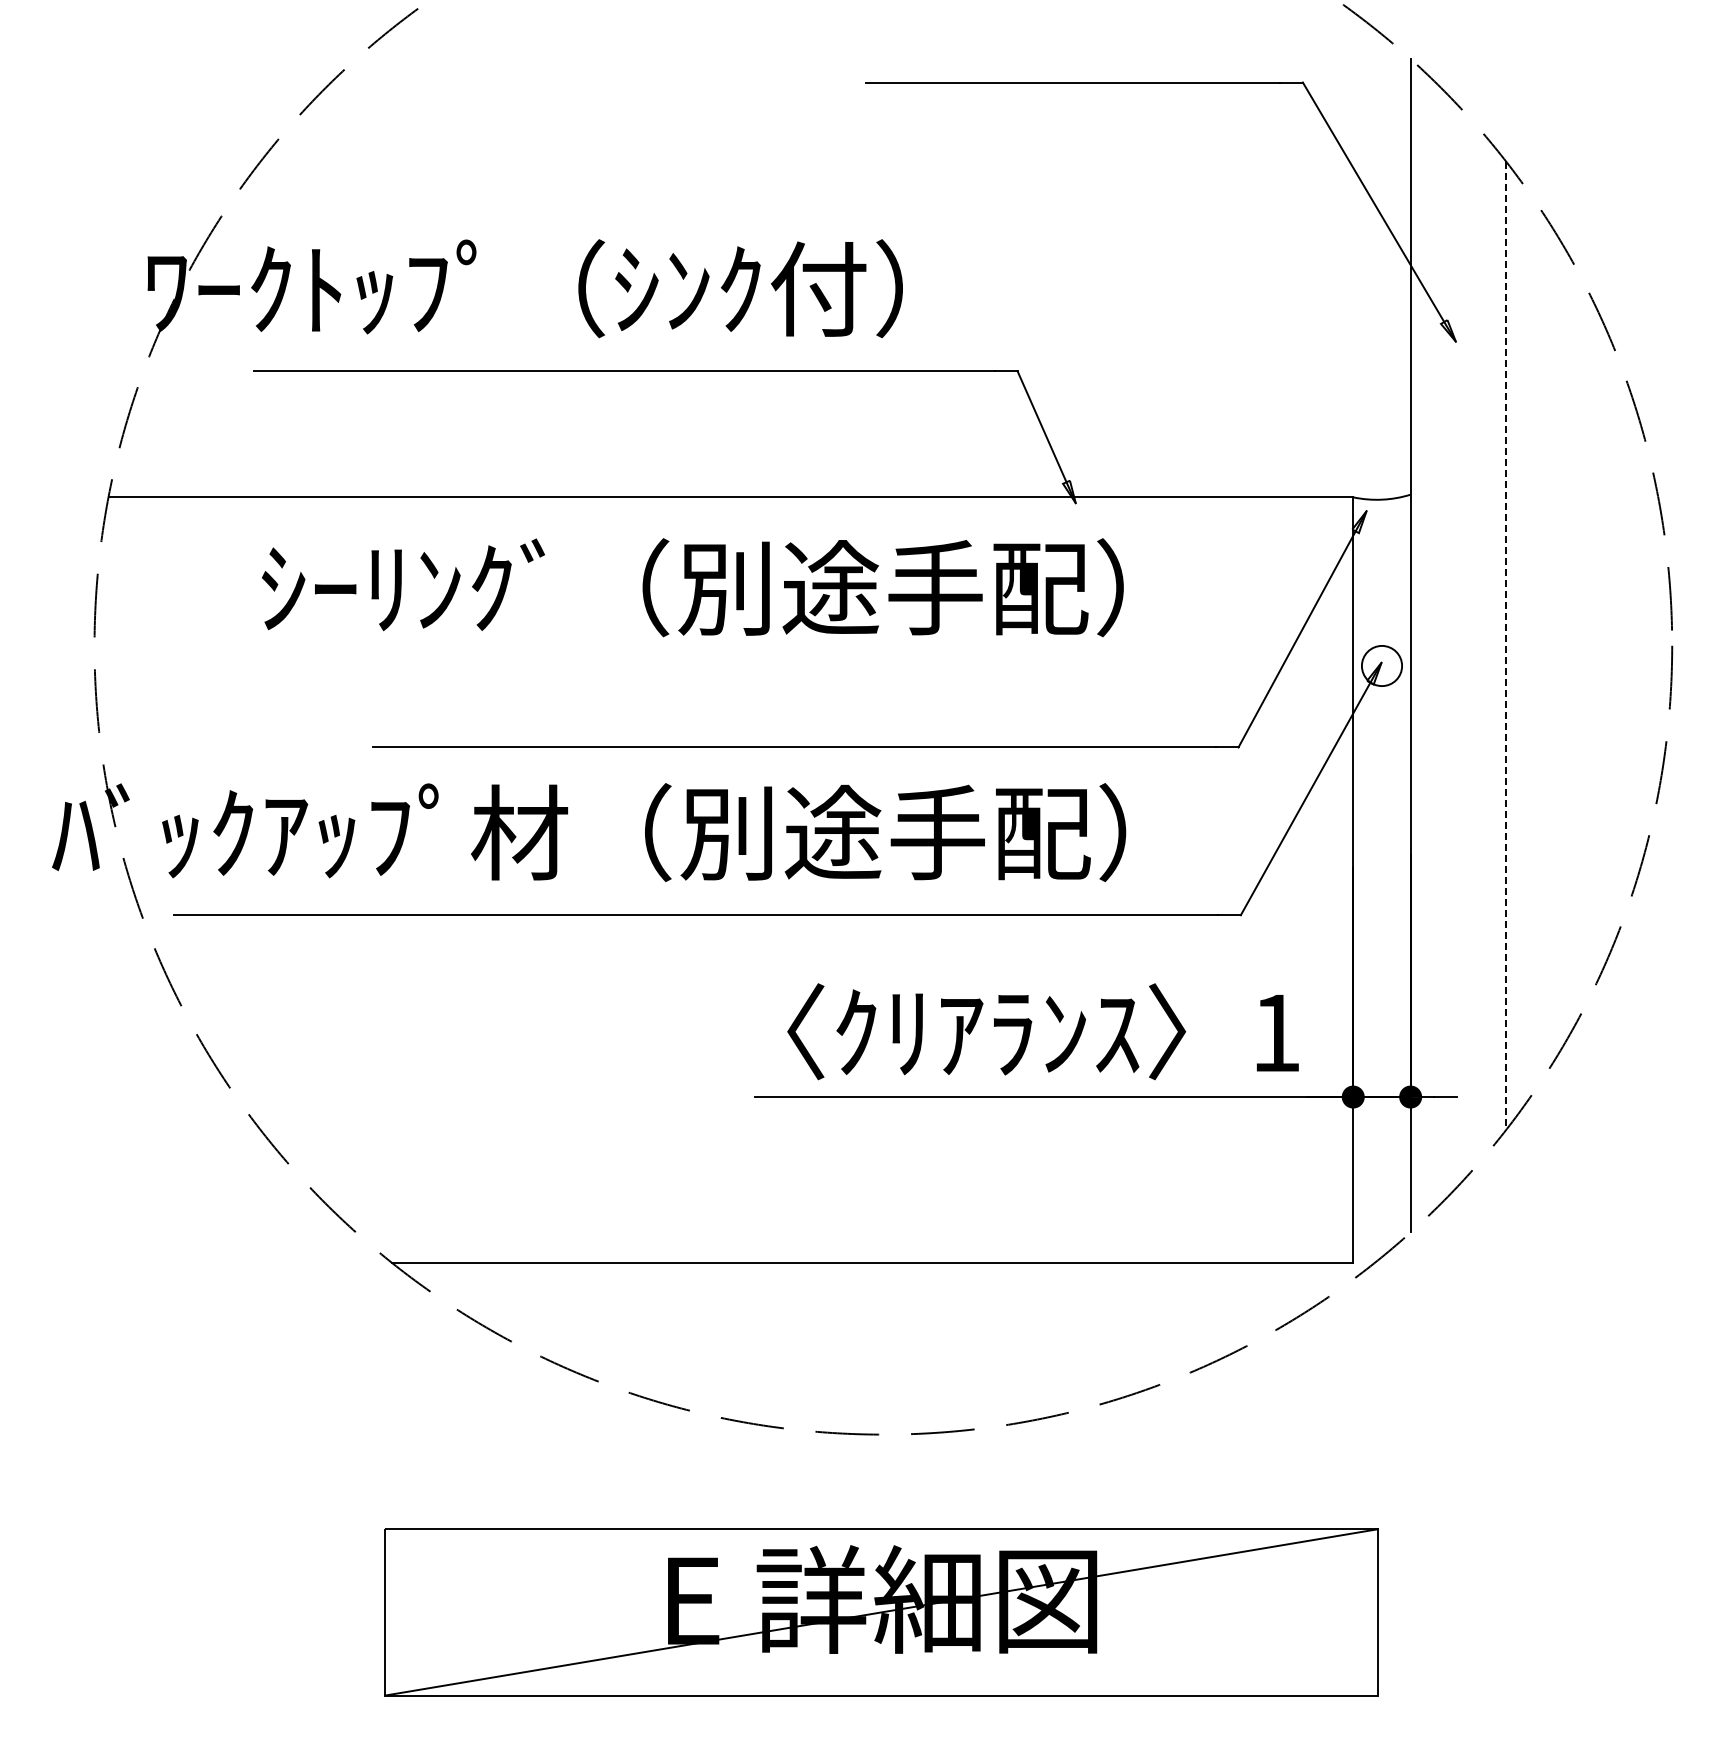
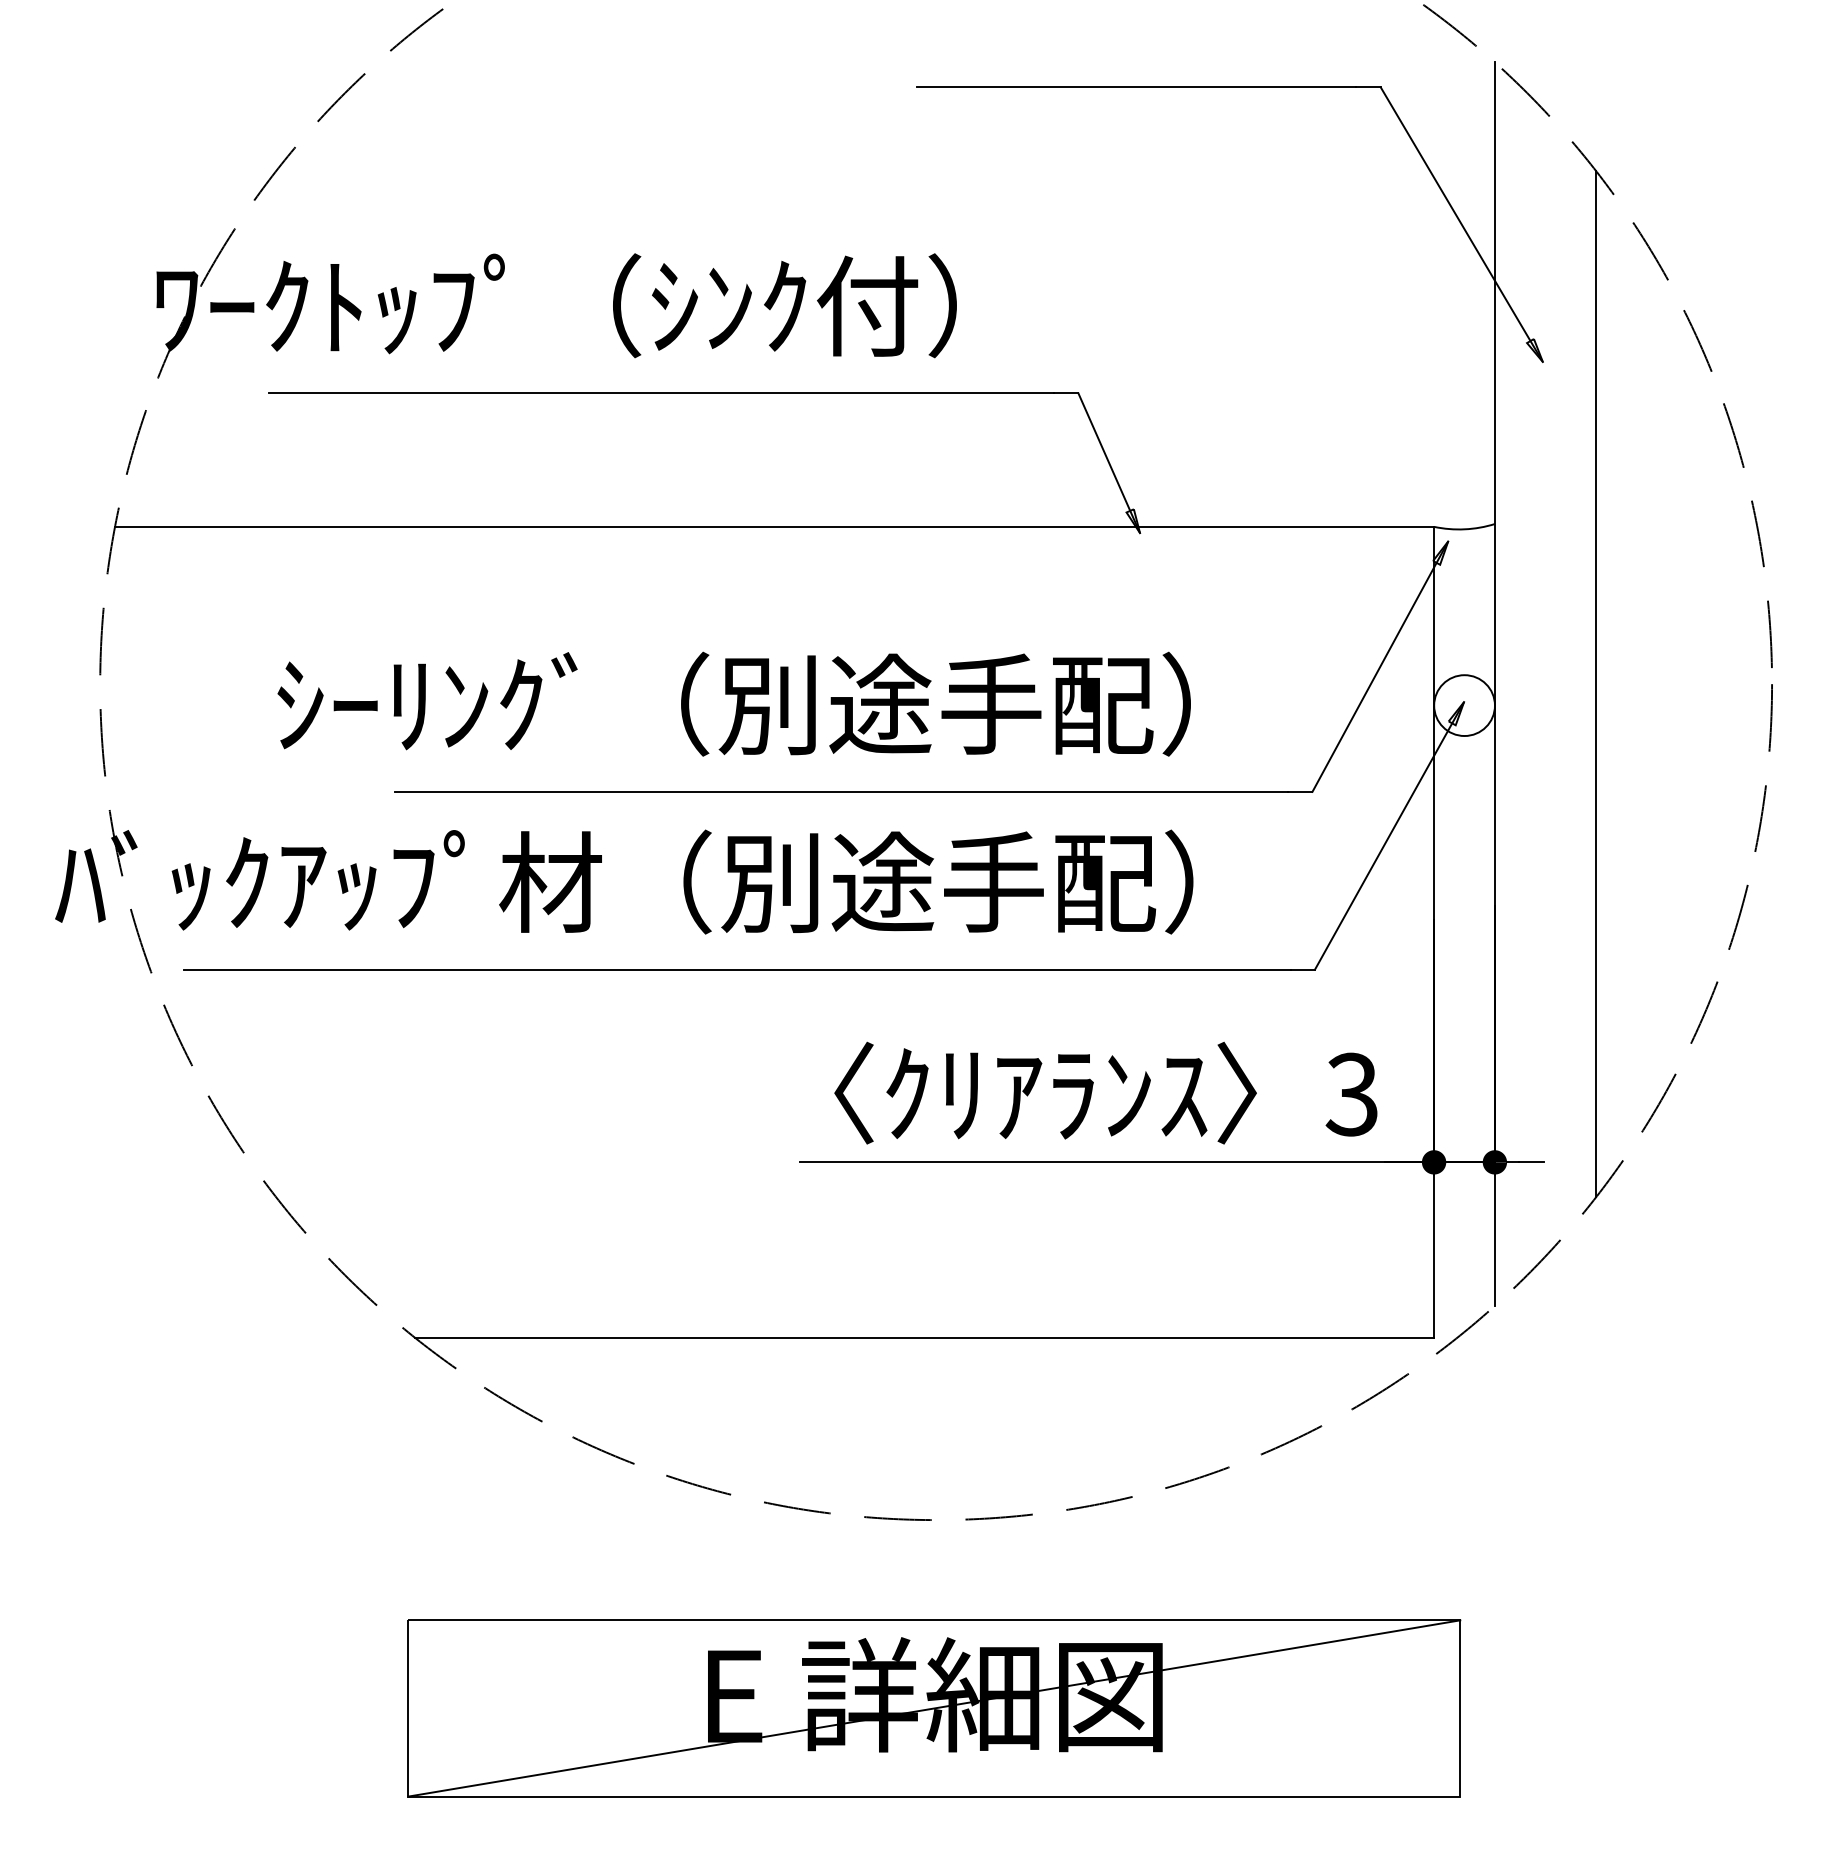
text: (692, 587) -> (733, 703), moved
line: (1506, 645) -> (1596, 683), dashed -> solid
circle: (1381, 665) -> (1464, 705), size x1.43
text: (1275, 1032) -> (1351, 1093), 1 -> 3

